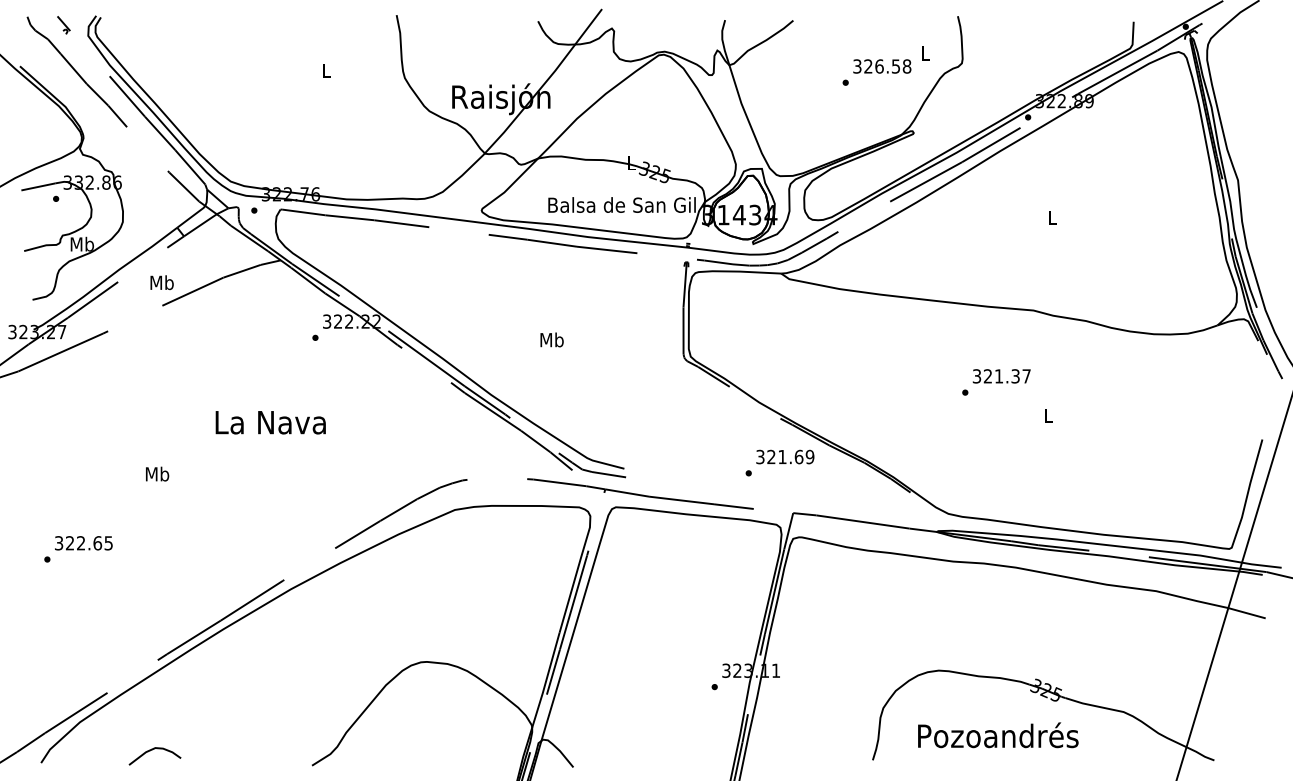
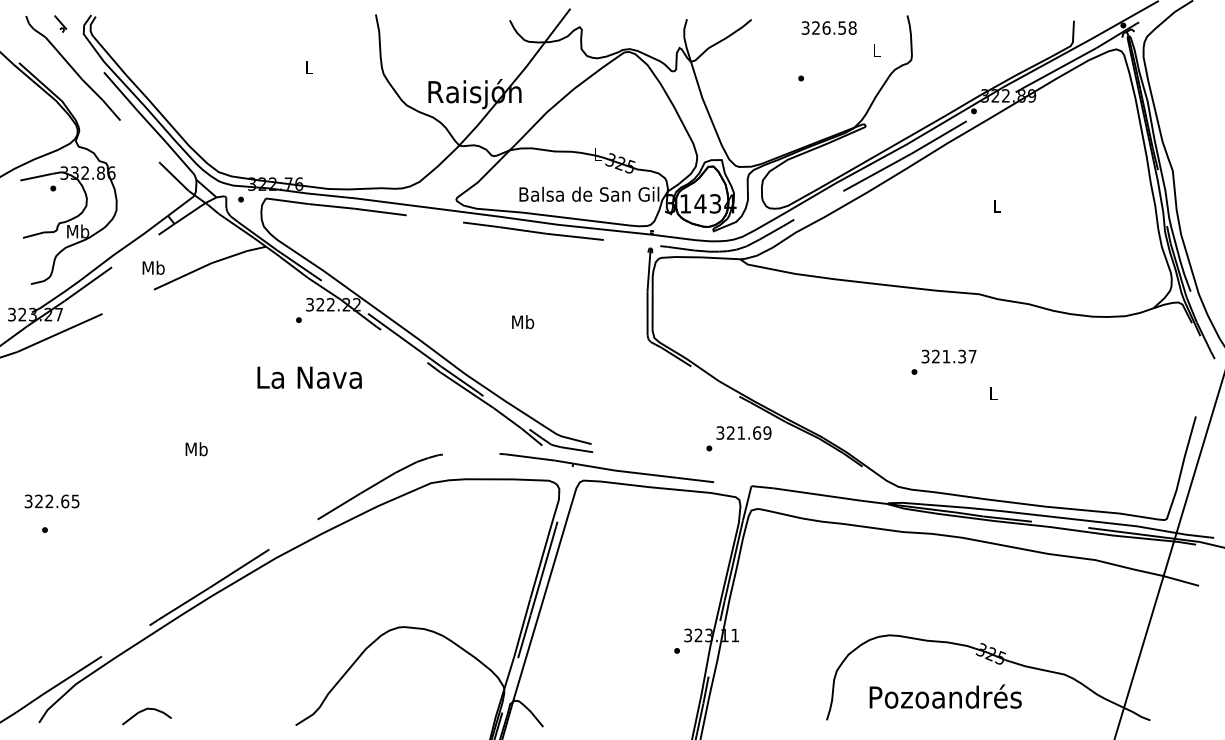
text: (882, 66) -> (829, 28), moved
text: (270, 422) -> (309, 377), moved
text: (157, 473) -> (196, 448), moved
text: (83, 543) -> (51, 501), moved

